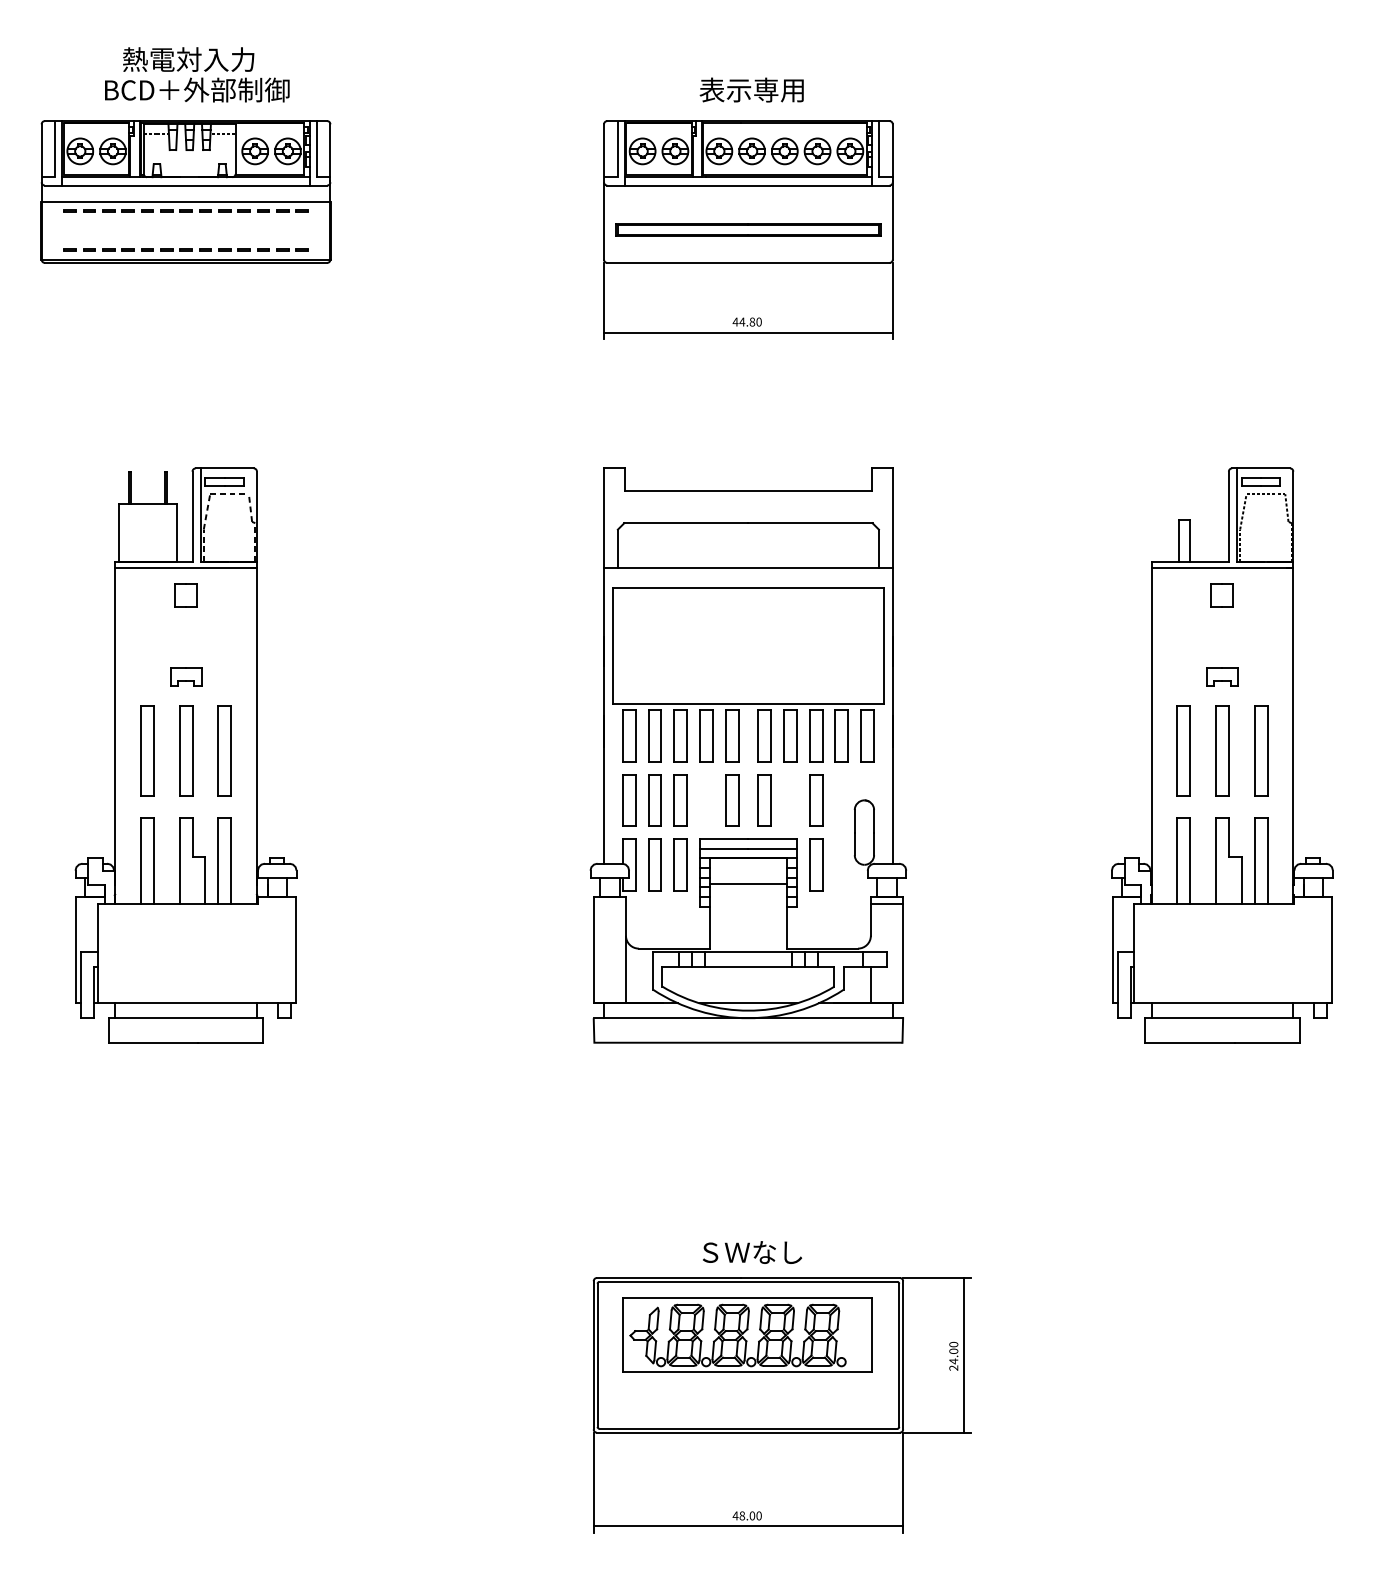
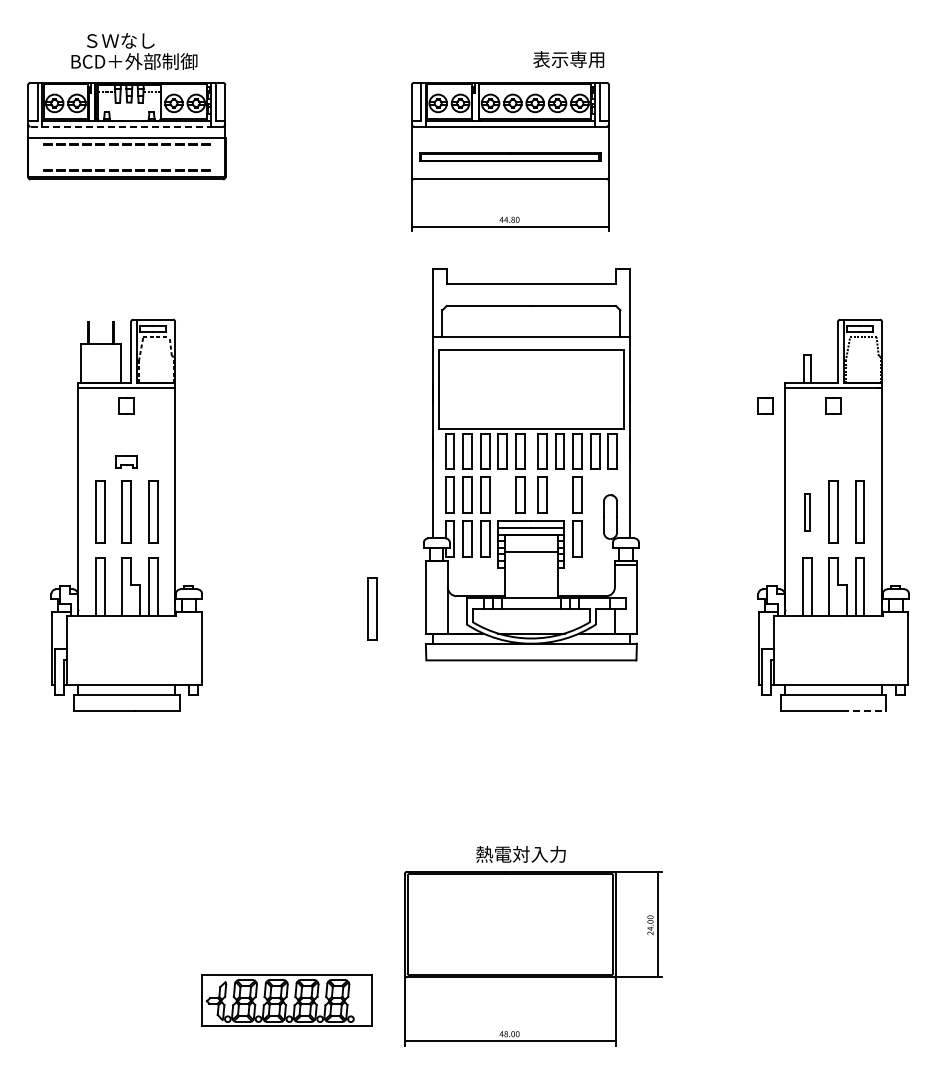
text: (188, 59) -> (128, 40), 熱電対入力 -> ＳＷなし
text: (751, 89) -> (568, 59), moved
line: (178, 185) -> (121, 126), solid -> dashed
part: (1122, 594) -> (765, 405), added
part: (1222, 676) -> (833, 461), removed
part: (1184, 749) -> (807, 511), size x0.6
part: (748, 755) -> (531, 464), moved
part: (546, 891) -> (372, 608), added
line: (1267, 1042) -> (864, 711), solid -> dashed
text: (763, 1252) -> (520, 854), ＳＷなし -> 熱電対入力
part: (747, 1334) -> (286, 1000), moved

